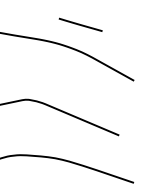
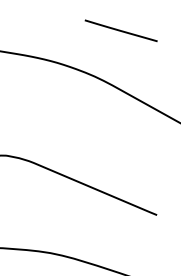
line: (80, 24) -> (120, 30), moved

